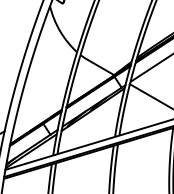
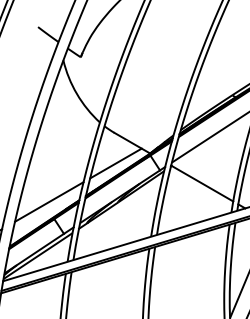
line: (88, 82) -> (115, 163), added
line: (39, 110) -> (49, 201), added

